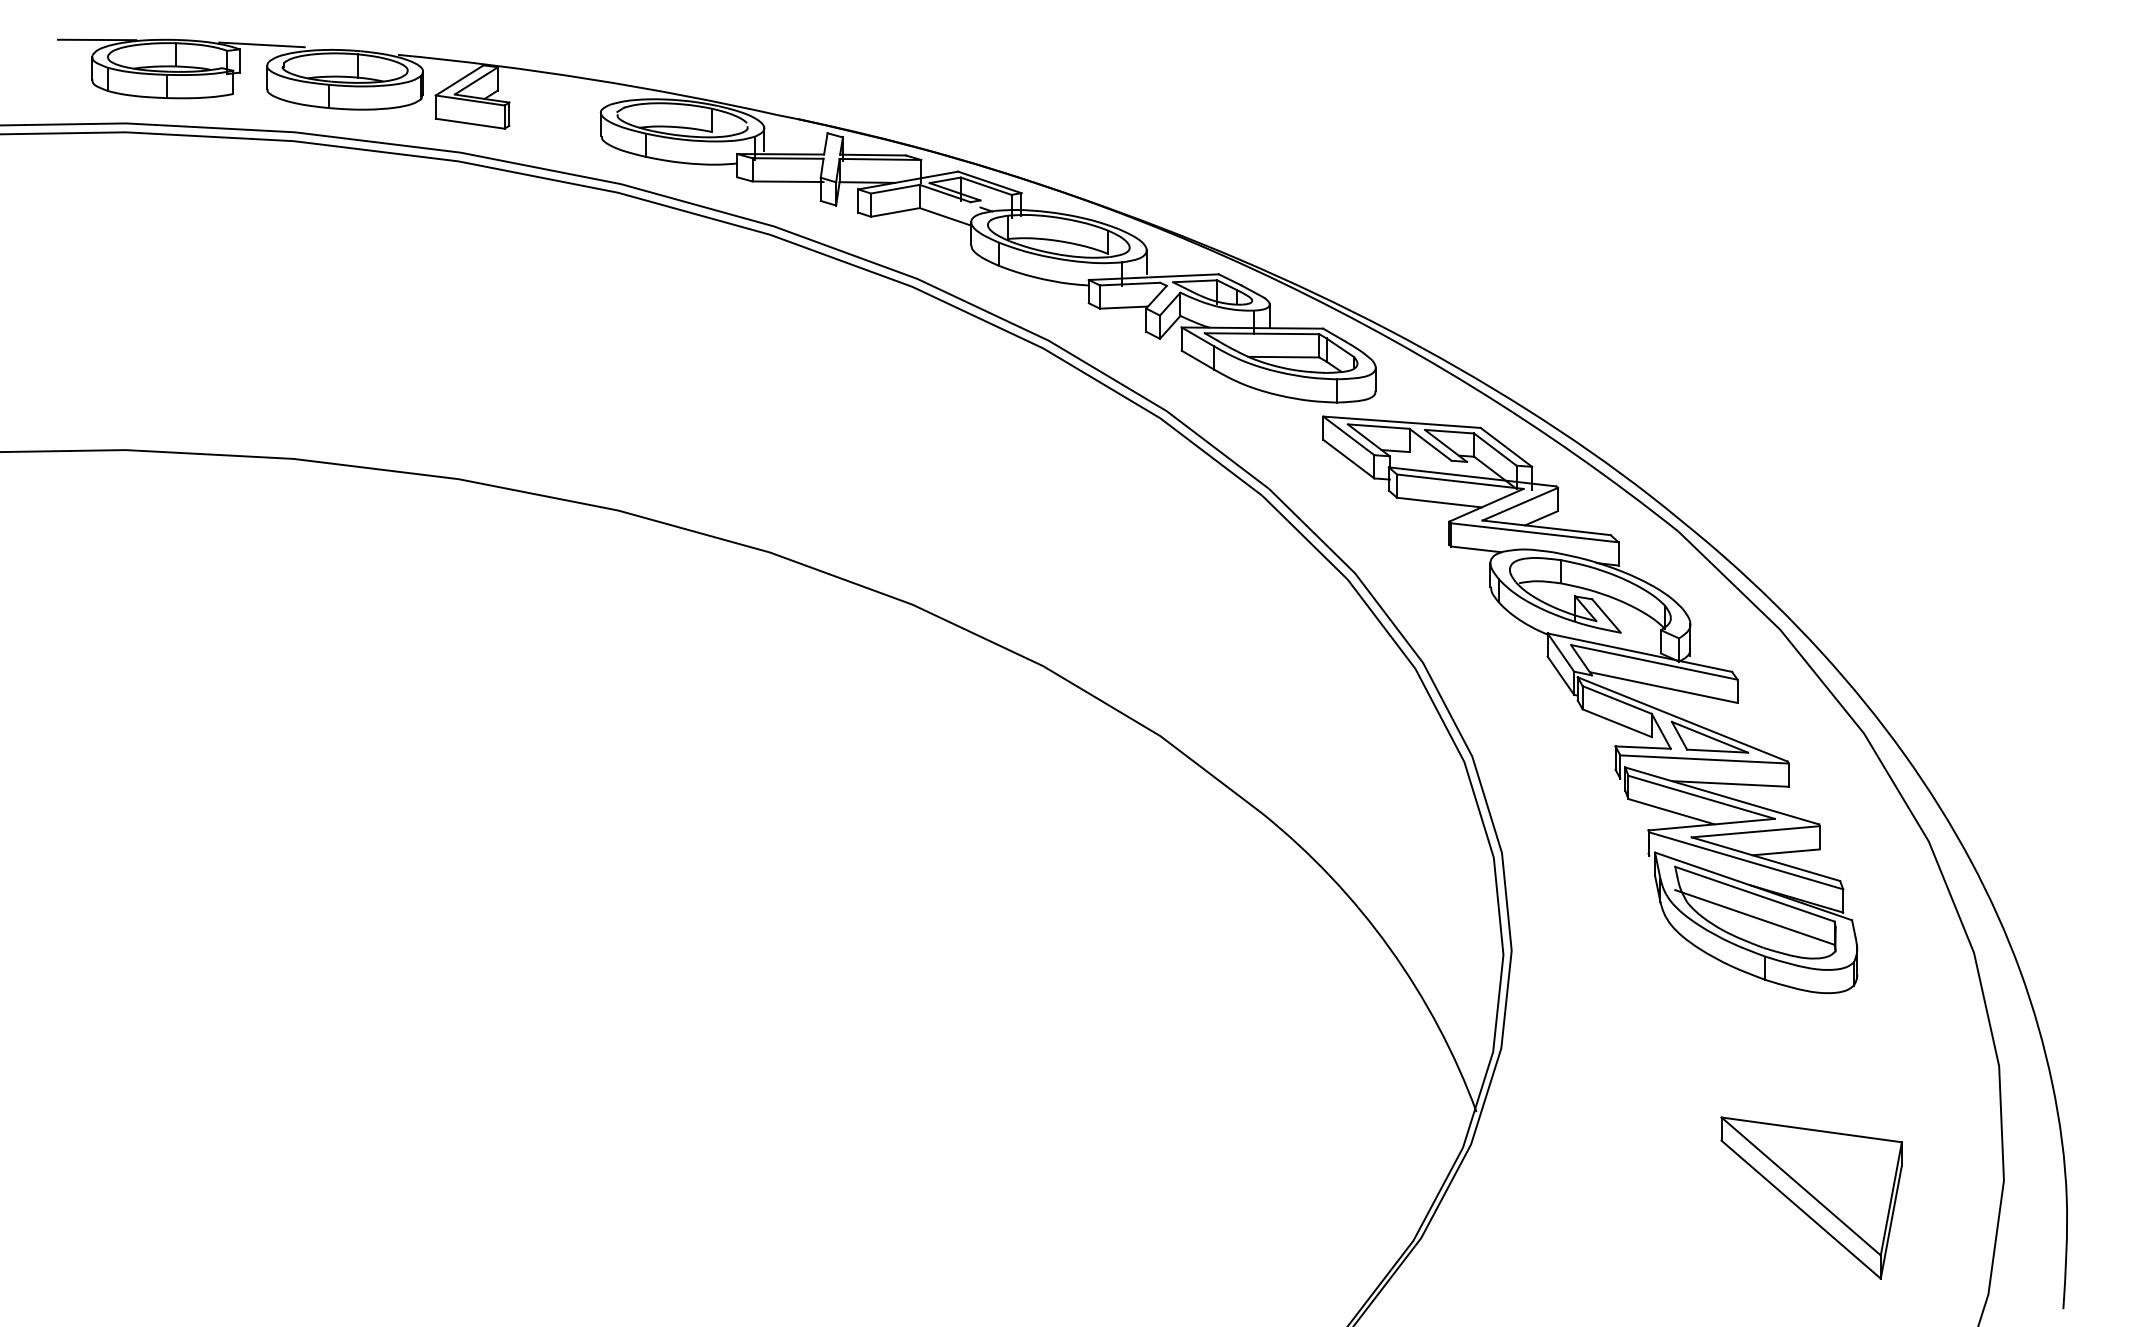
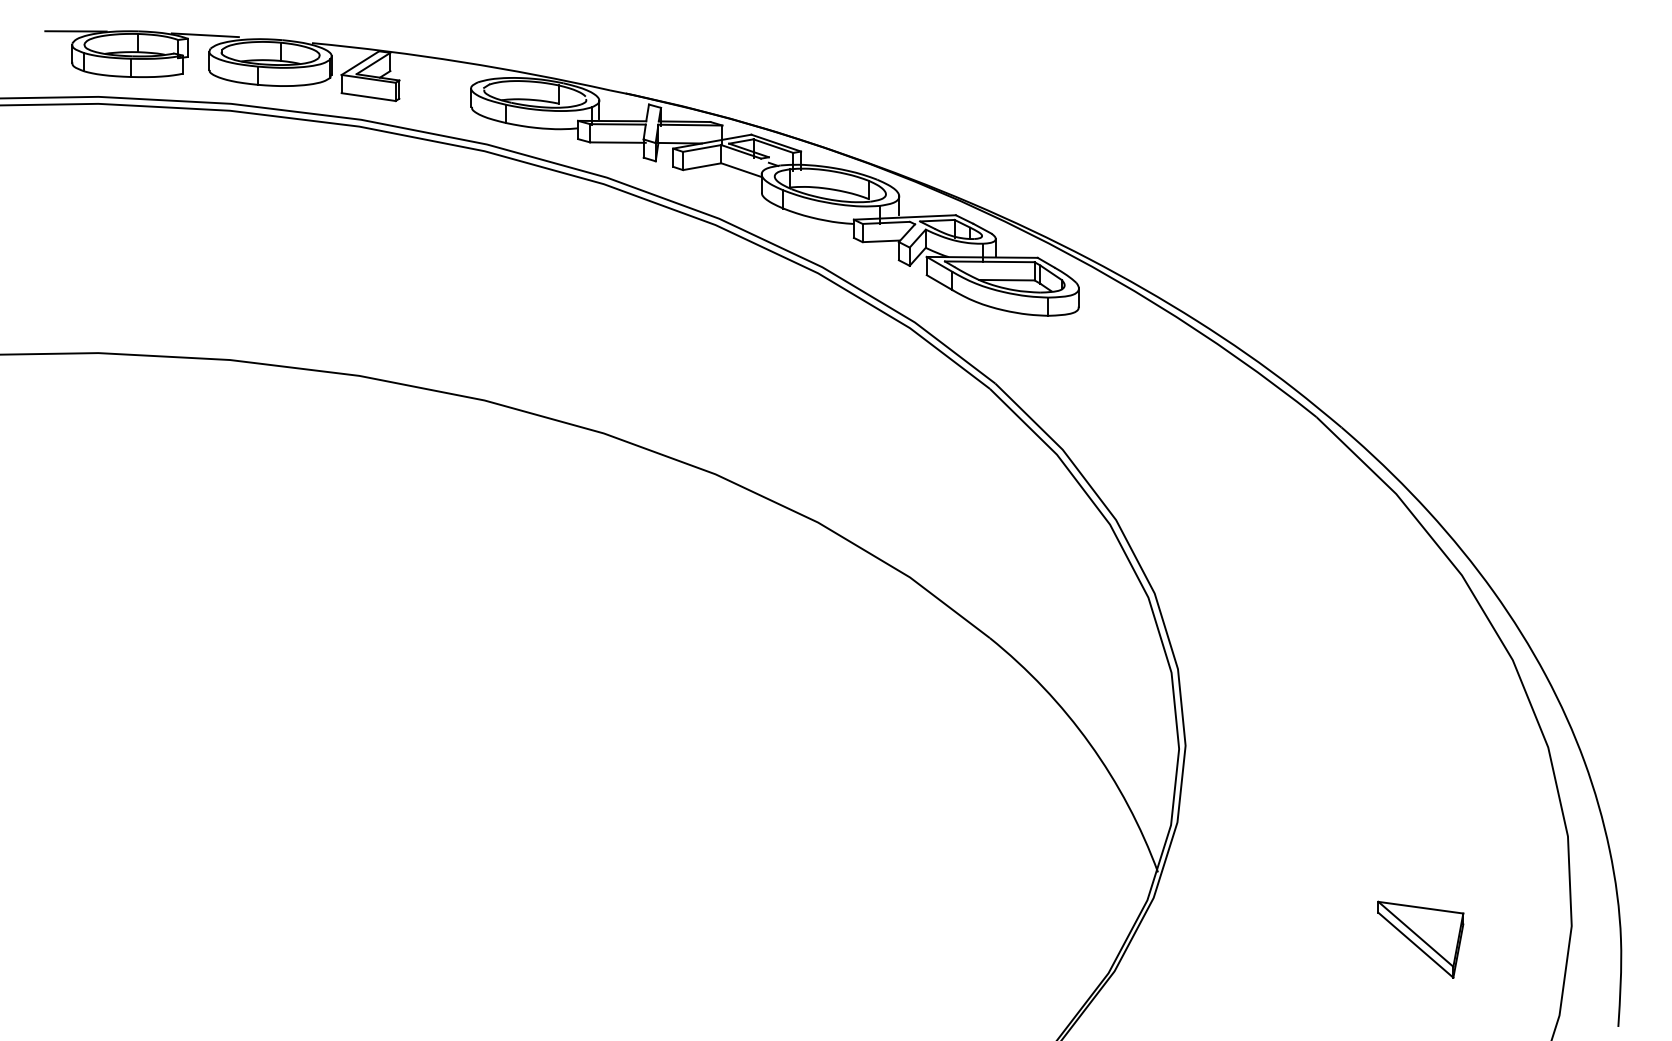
part: (1590, 704) -> (1247, 552), removed
part: (1811, 1197) -> (1420, 939), size x0.6

